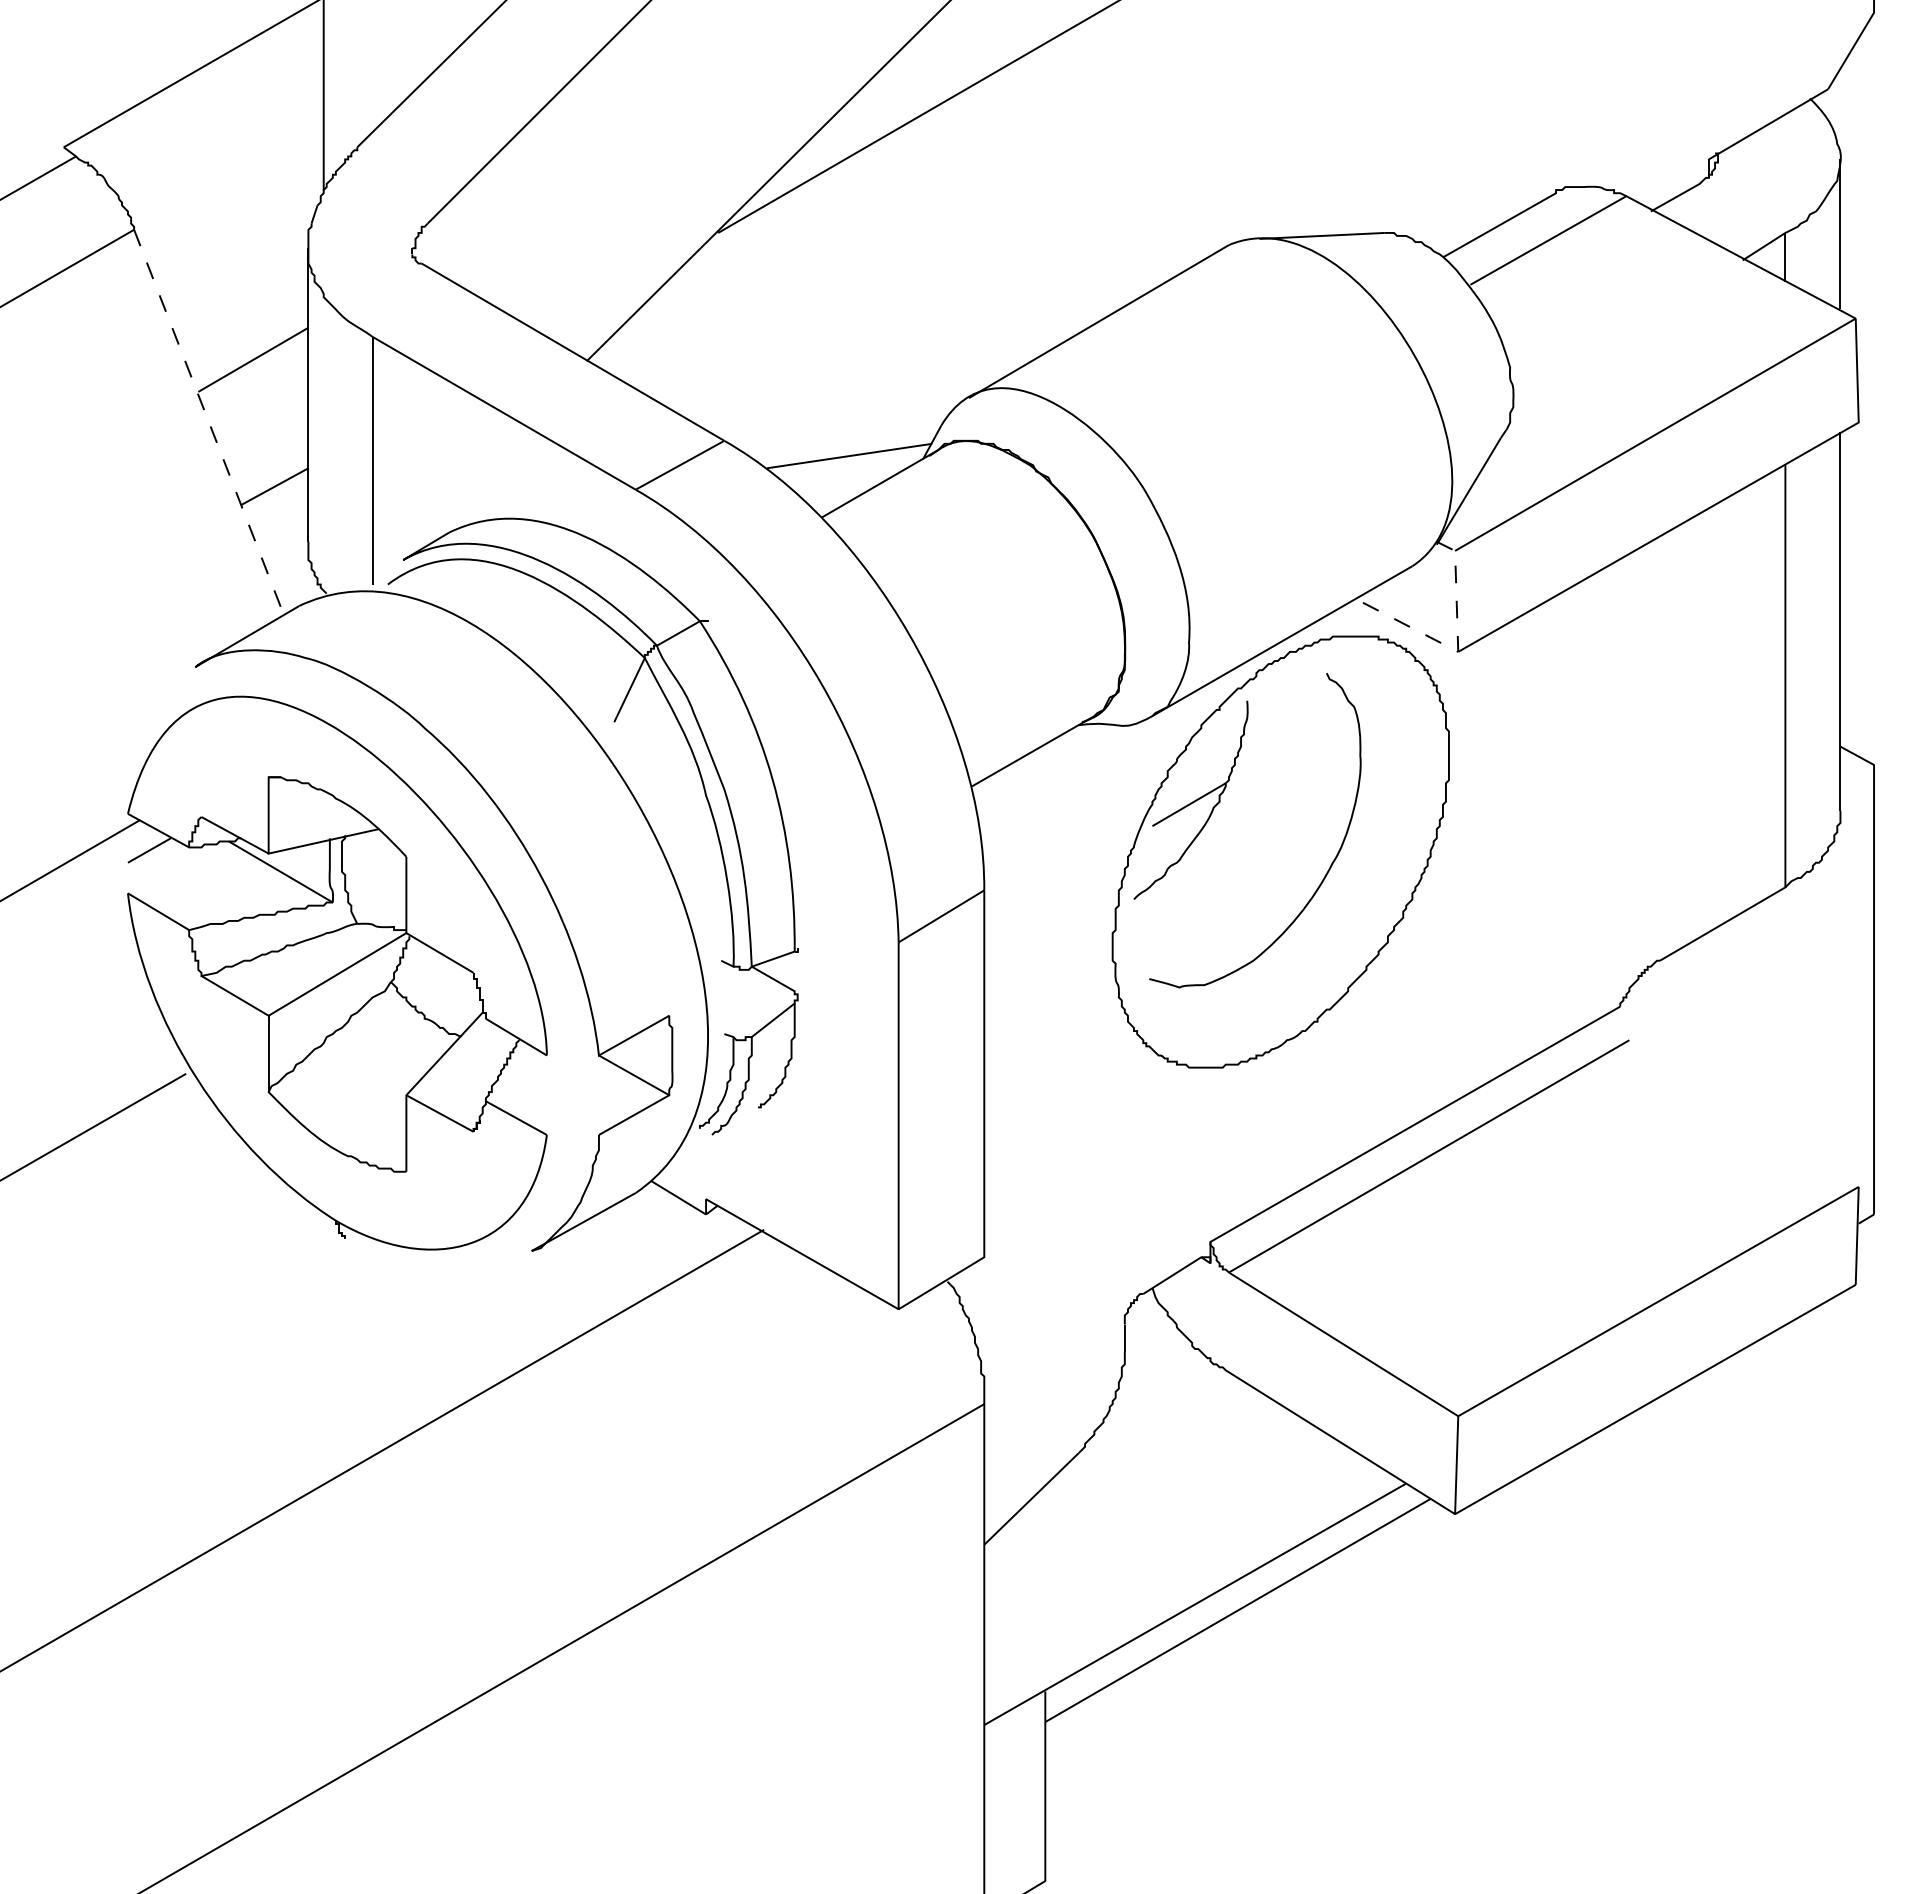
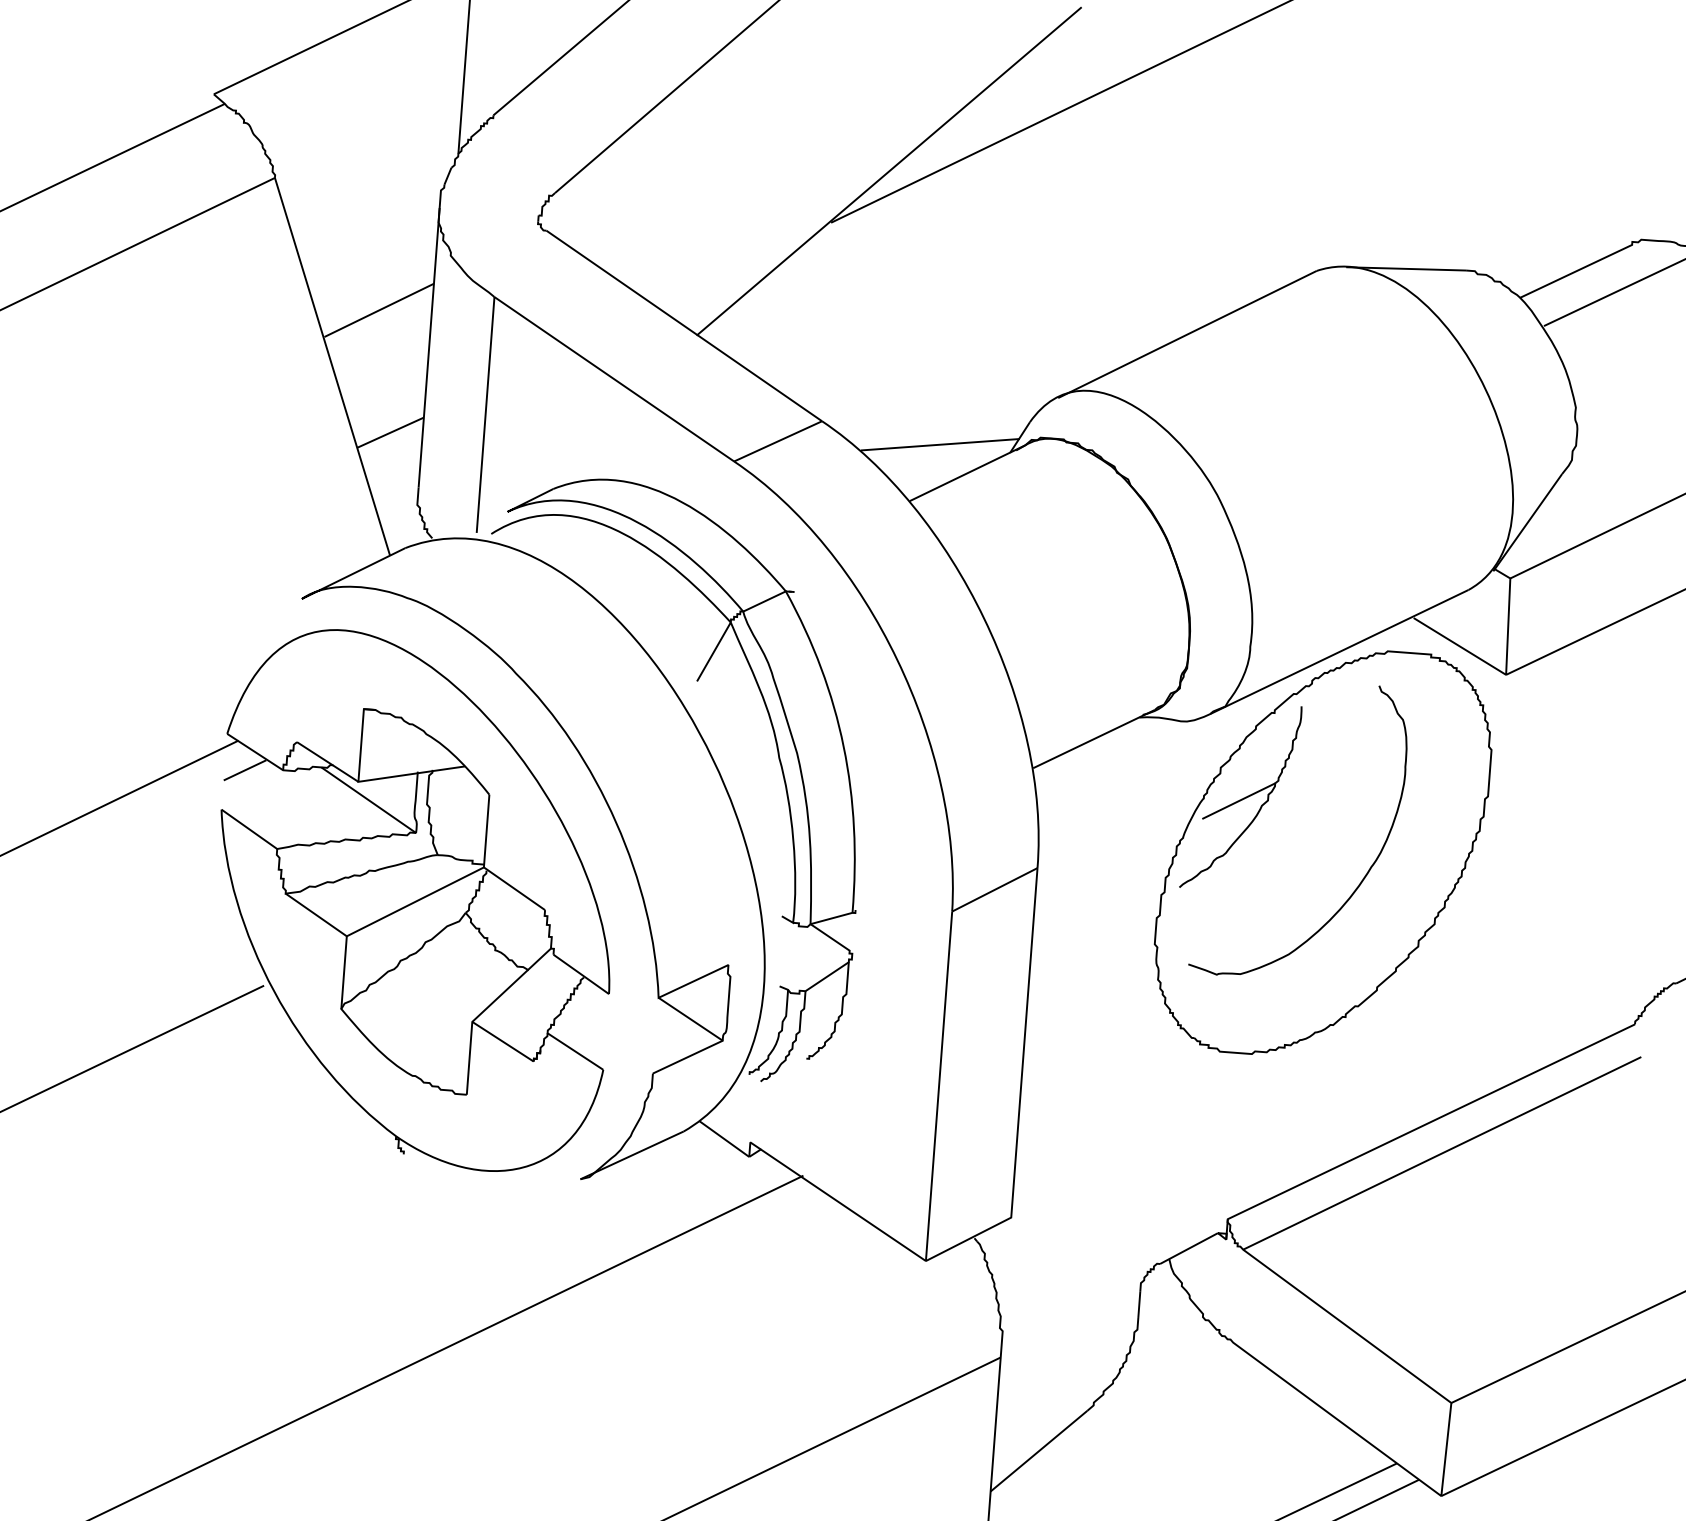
line: (209, 422) -> (332, 366), dashed -> solid
line: (1458, 647) -> (1506, 670), dashed -> solid

